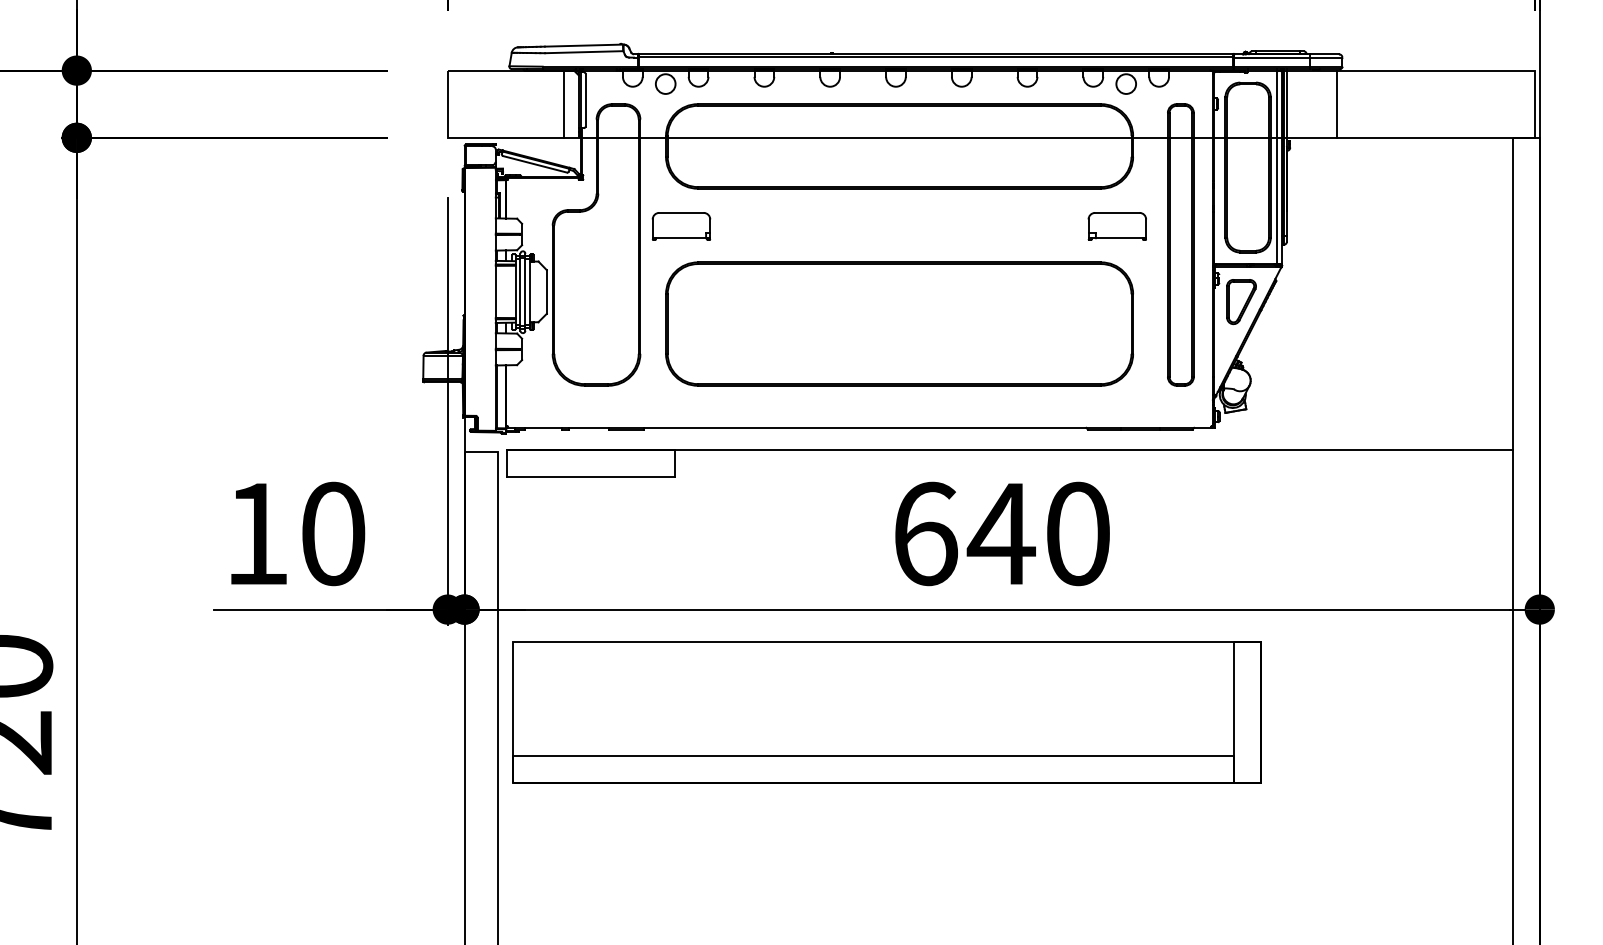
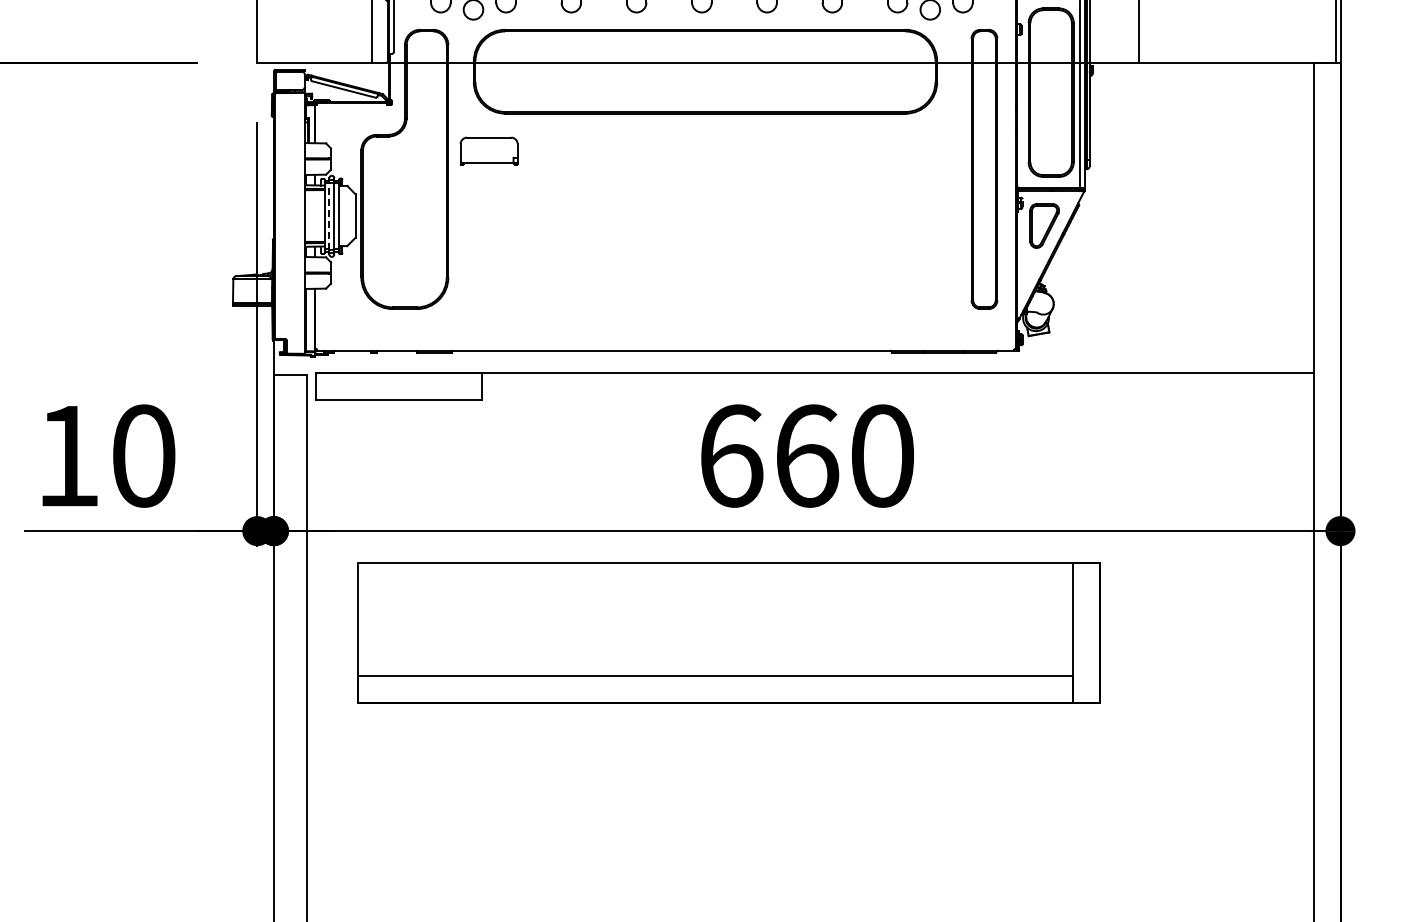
part: (1116, 226) -> (920, 151), removed
line: (520, 292) -> (329, 216), solid -> dashed
part: (899, 323) -> (705, 247), removed
text: (1000, 533) -> (805, 455), 640 -> 660
part: (886, 712) -> (728, 633), moved

